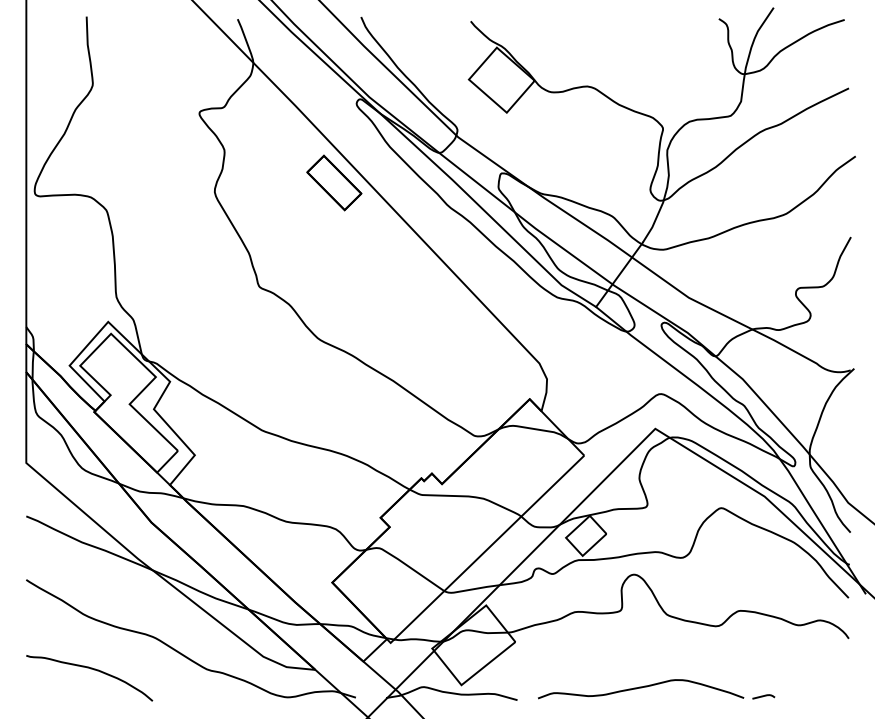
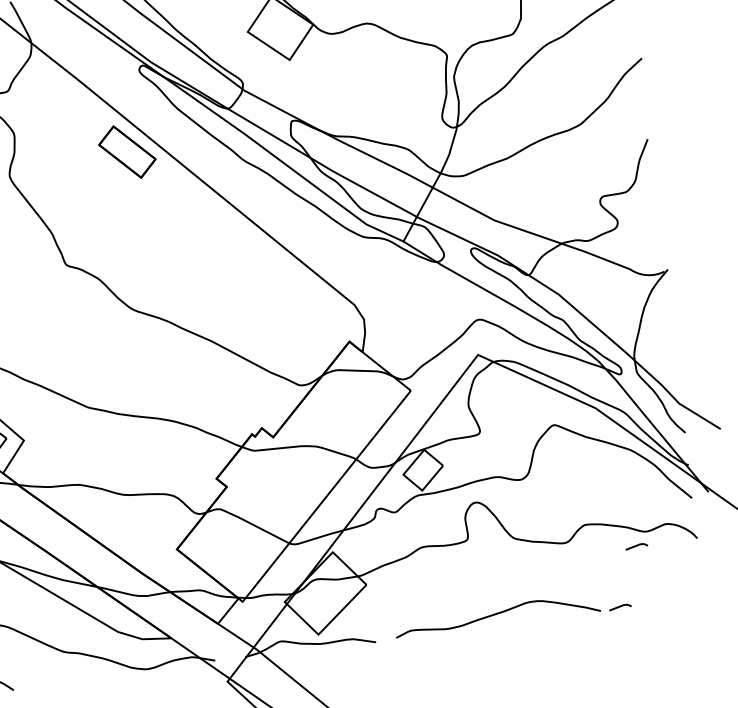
curve: (787, 638) -> (636, 546), added

